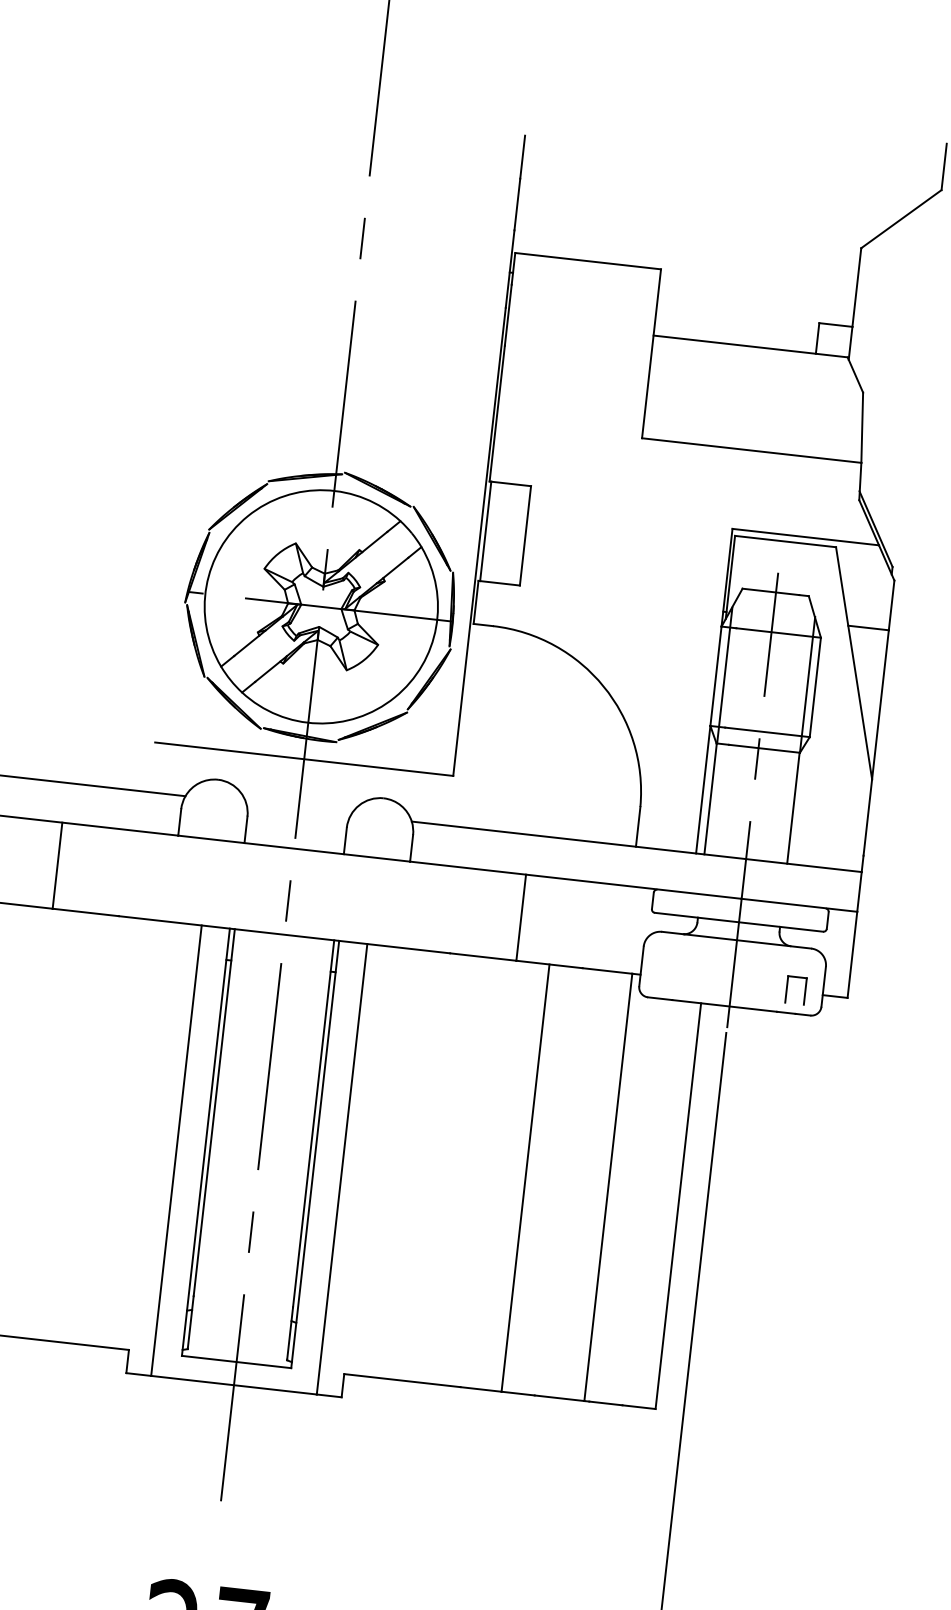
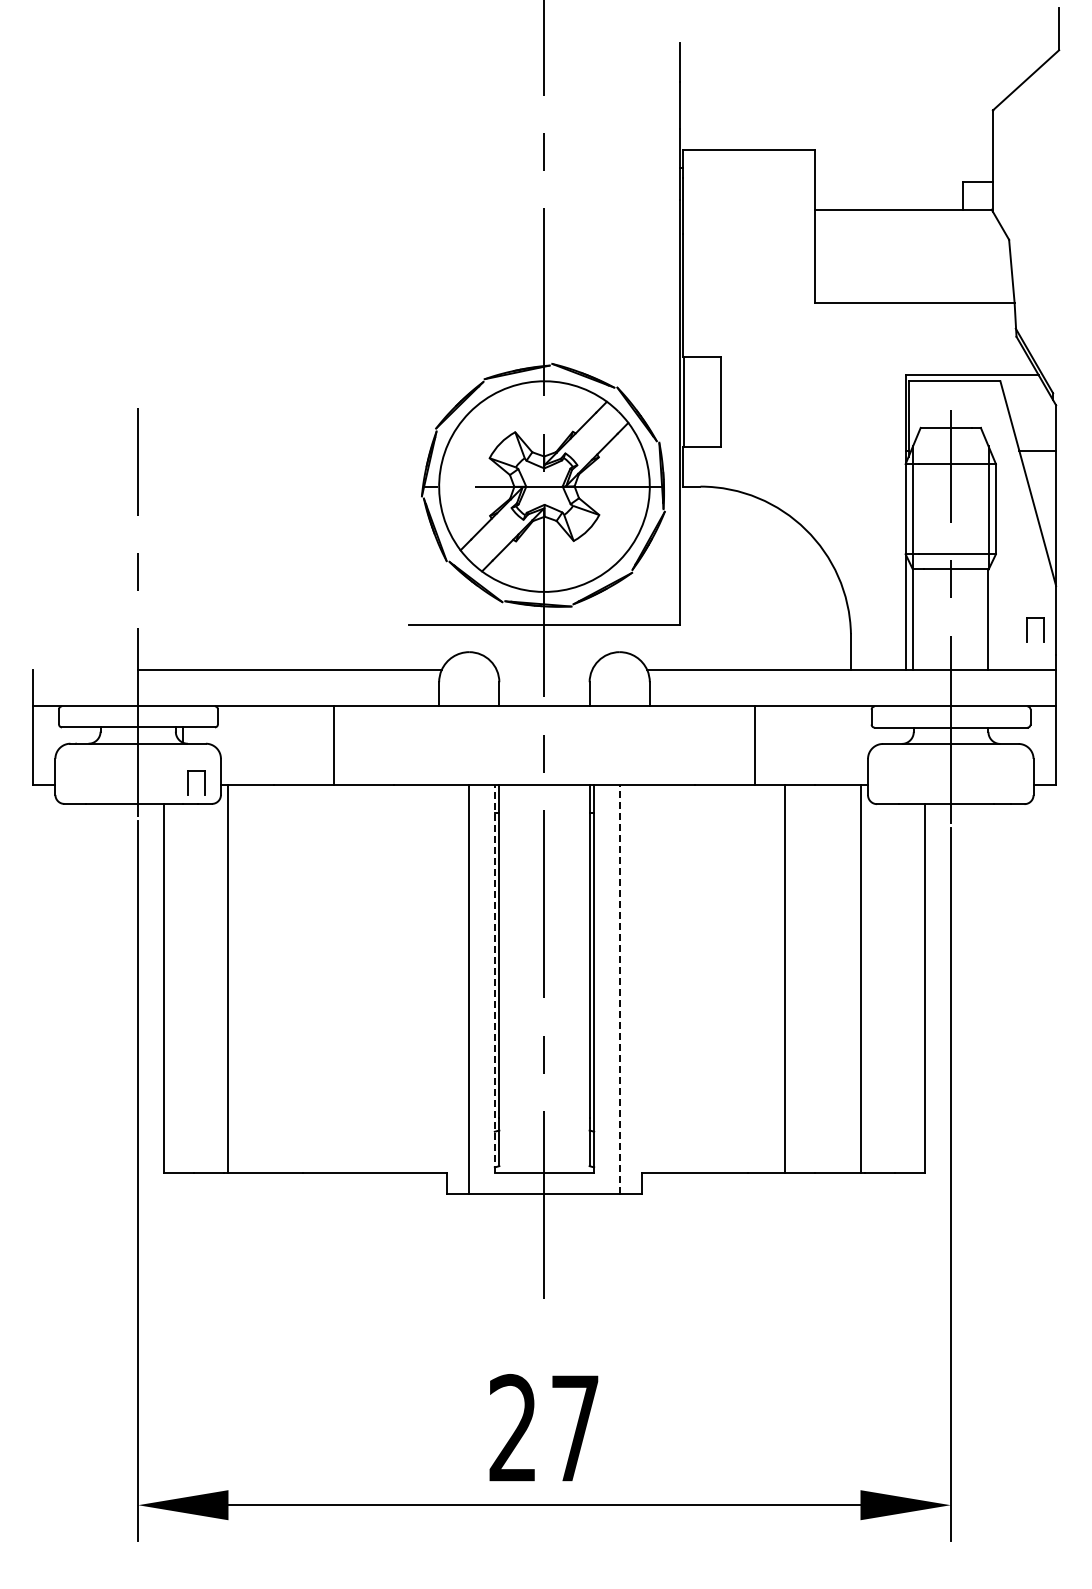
part: (787, 988) -> (1027, 629), moved
line: (205, 1142) -> (494, 978), solid -> dashed
line: (341, 1169) -> (619, 989), solid -> dashed

